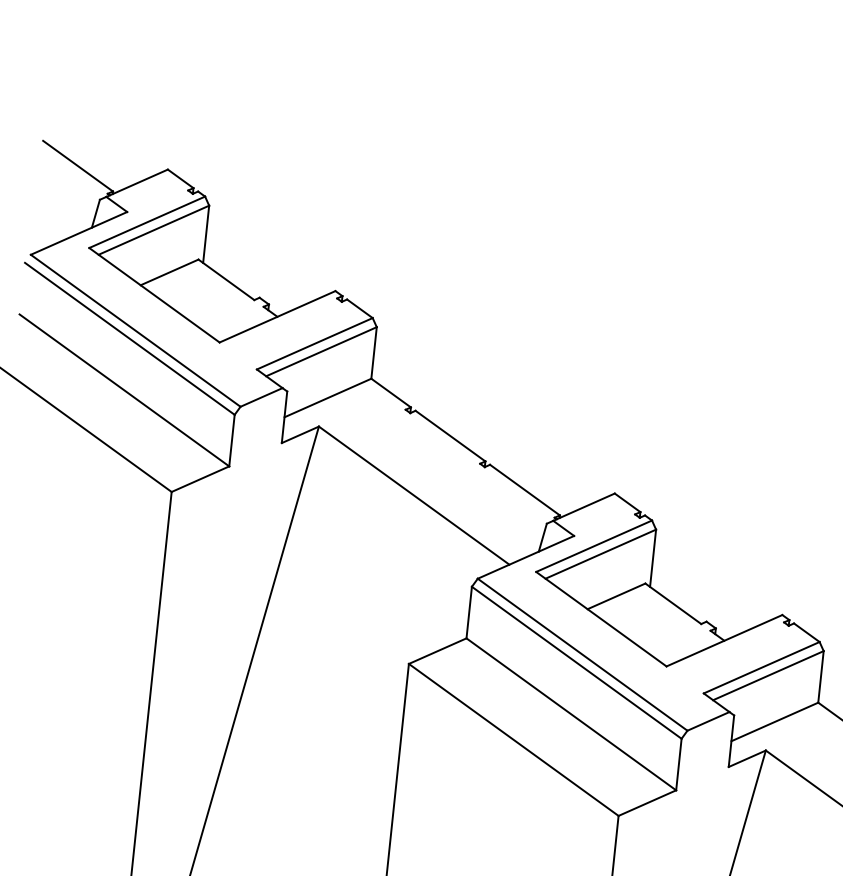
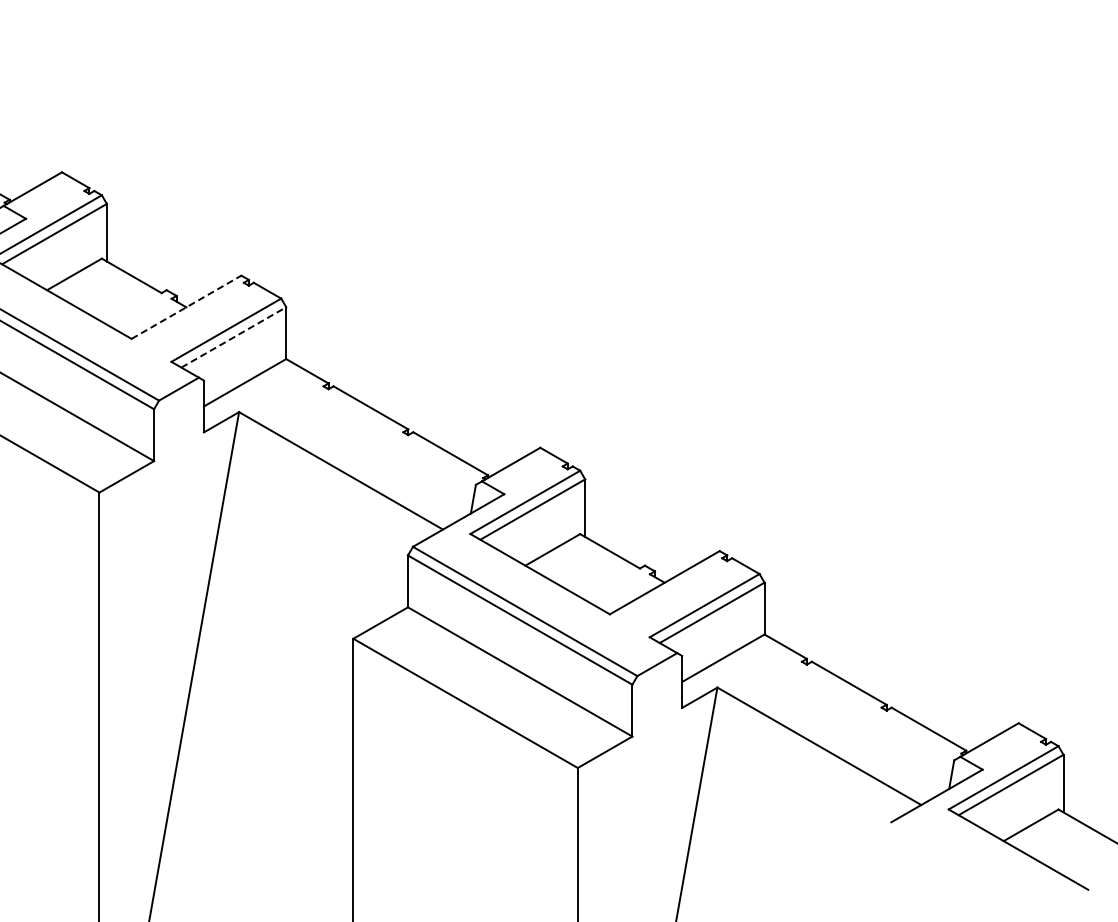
line: (277, 317) -> (186, 307), solid -> dashed
line: (322, 351) -> (234, 337), solid -> dashed

